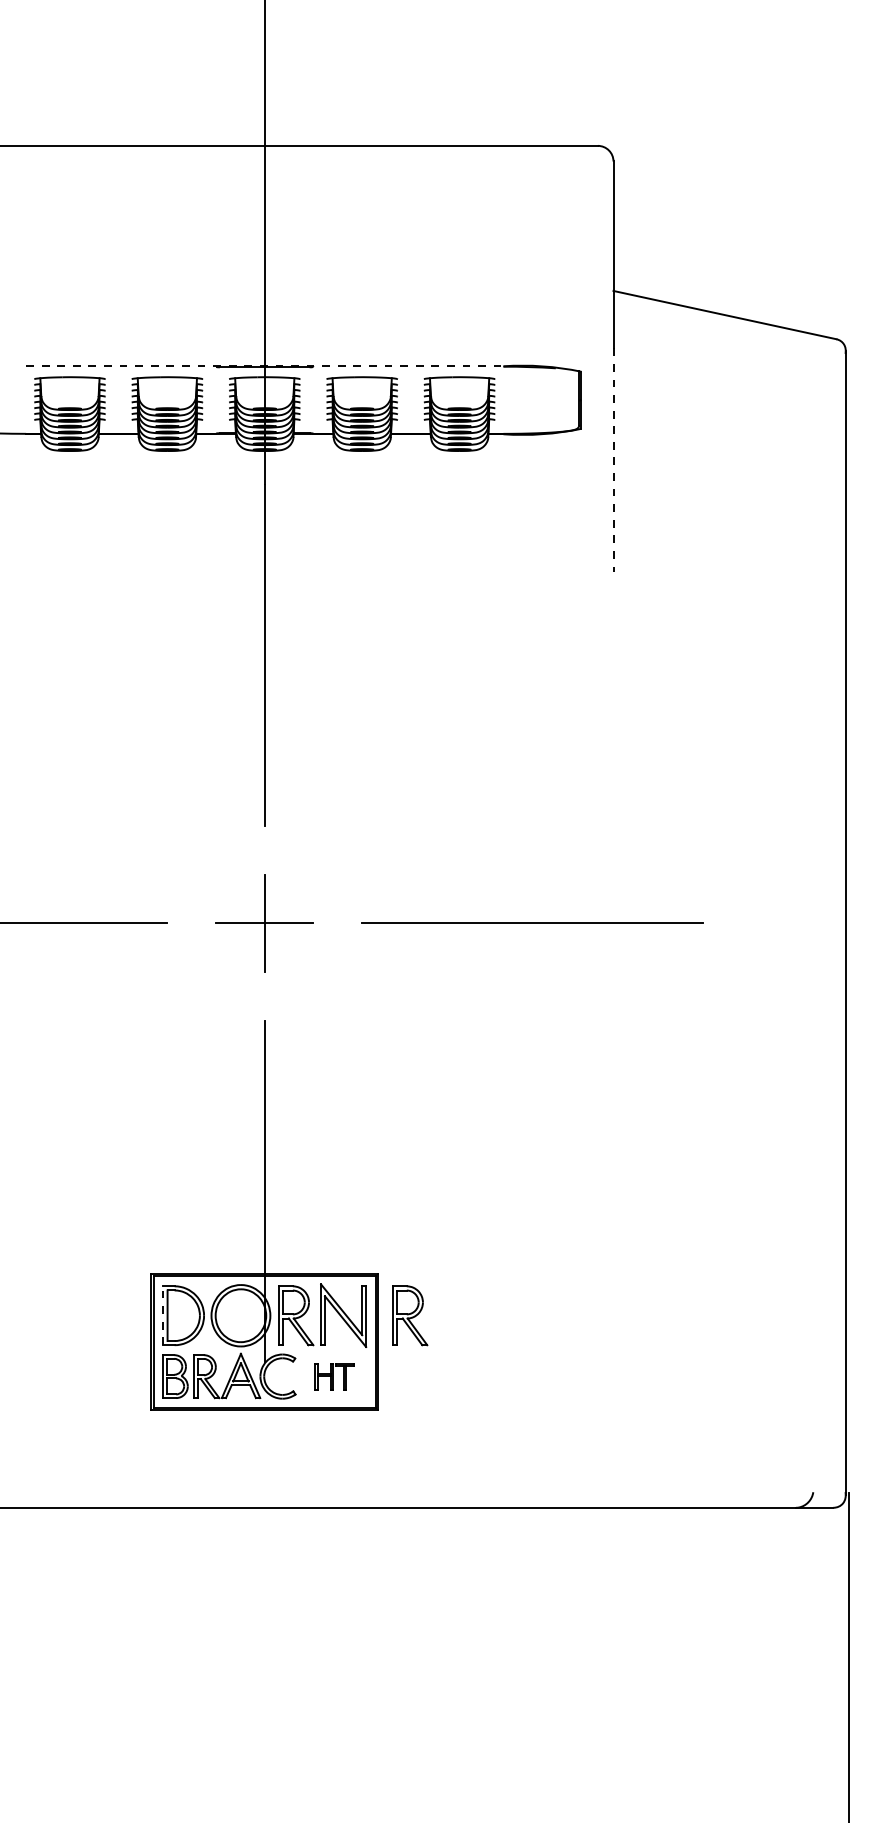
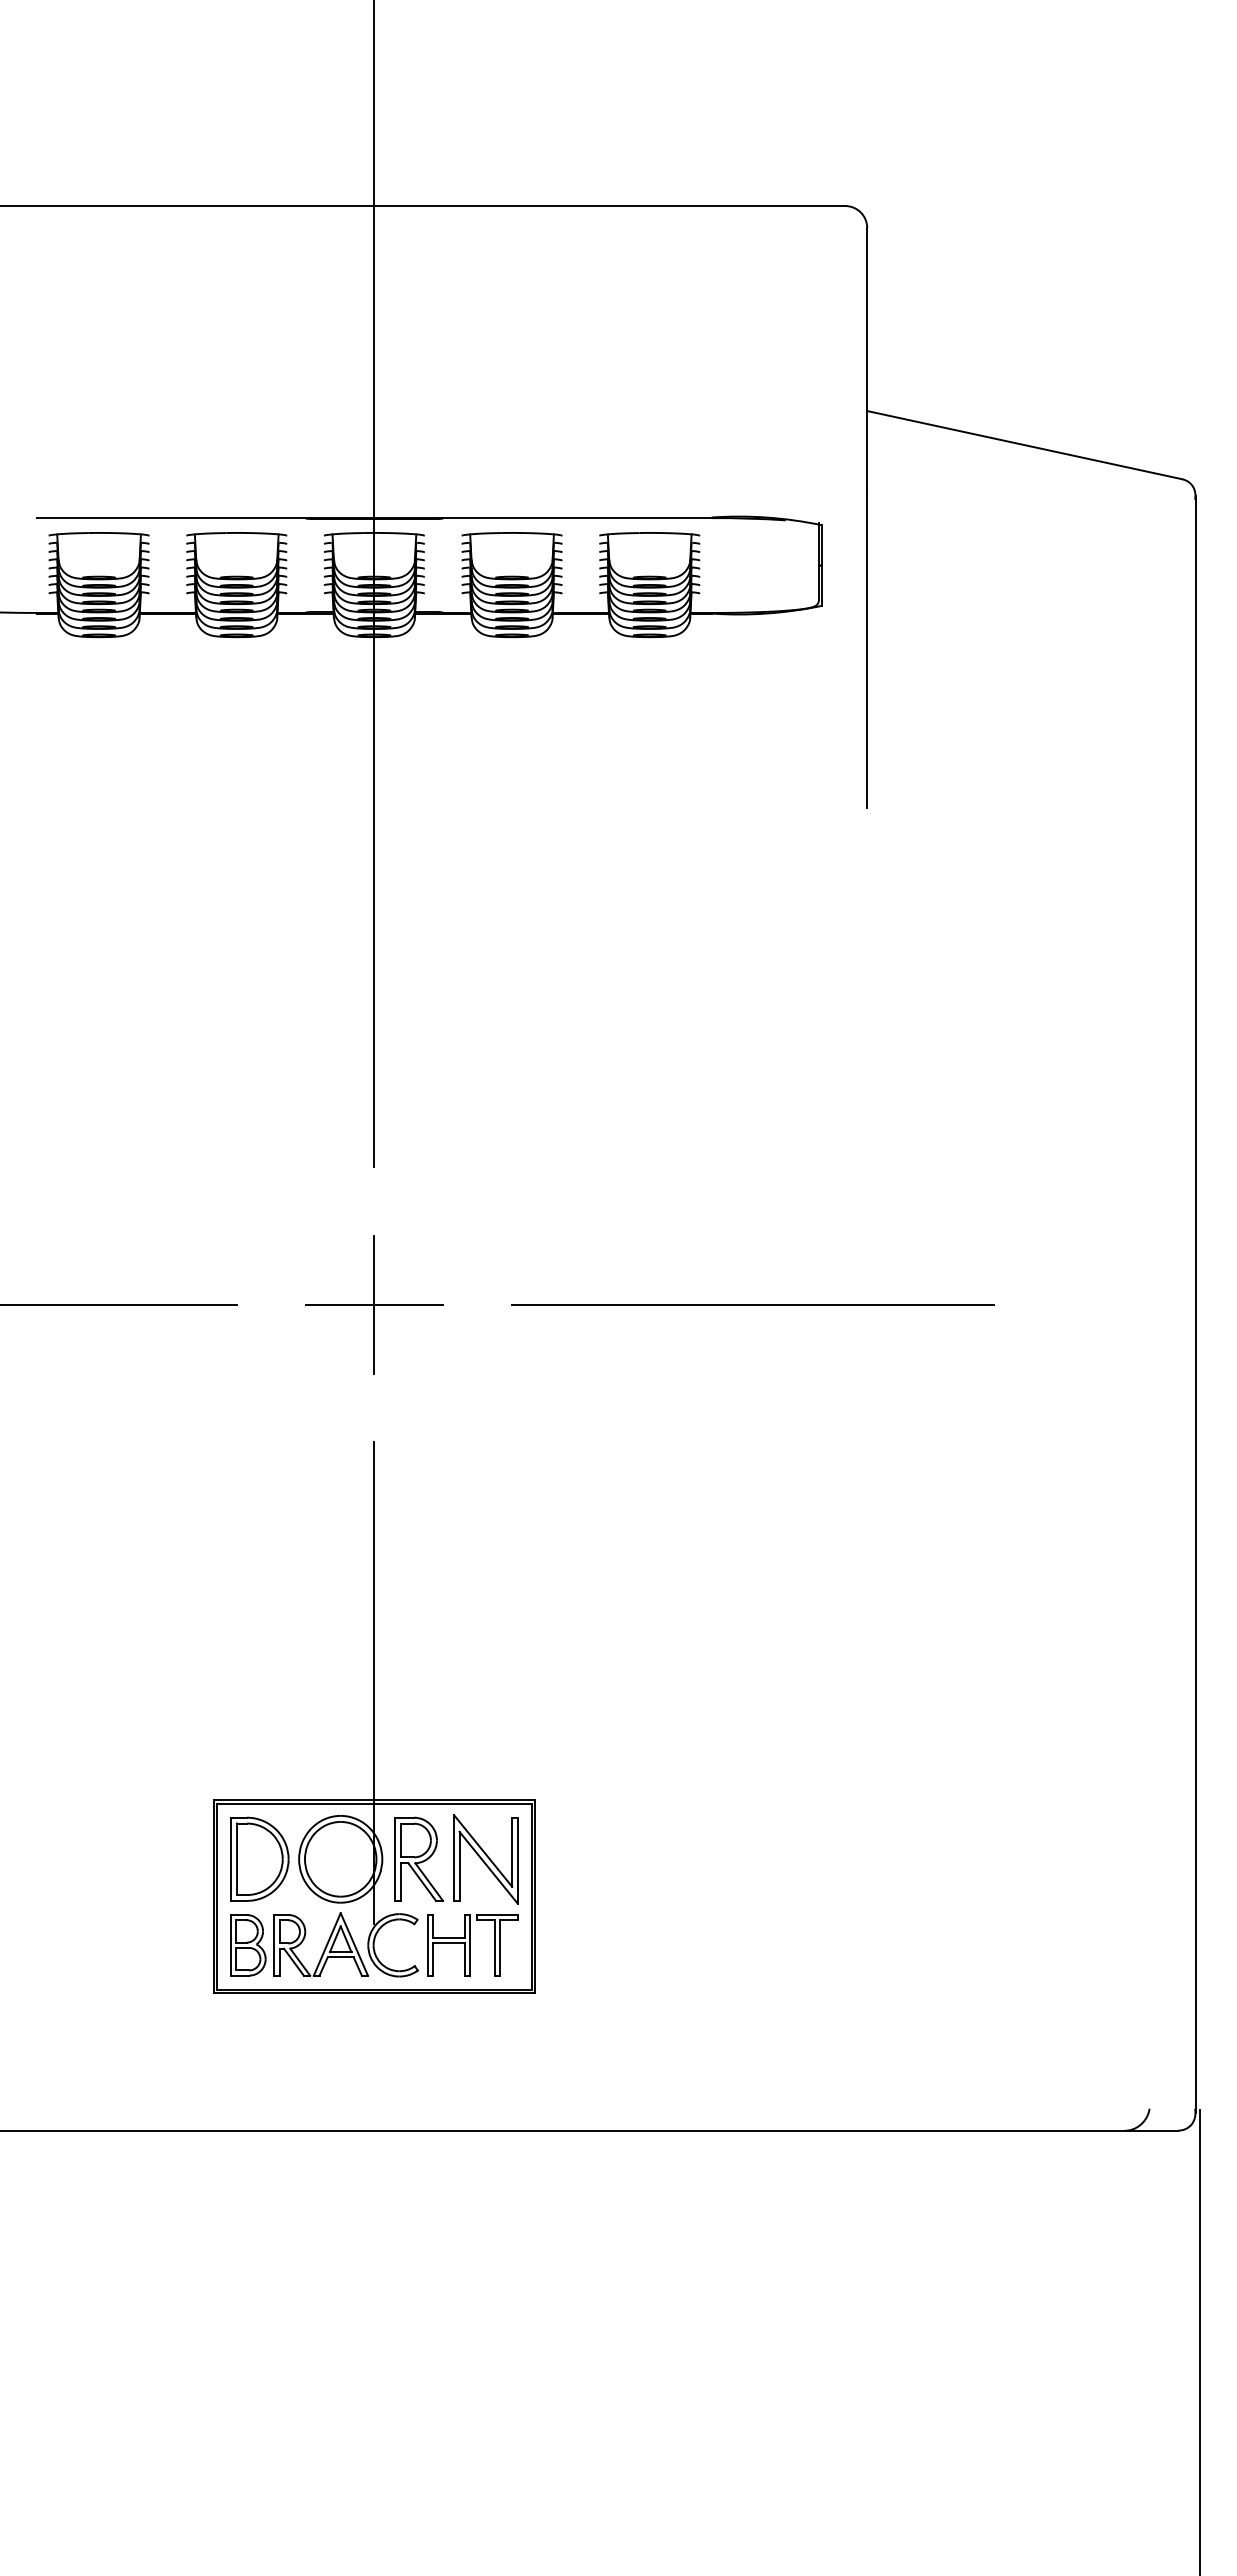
line: (264, 366) -> (374, 517), dashed -> solid
line: (613, 460) -> (867, 650), dashed -> solid
line: (163, 1315) -> (231, 1859), dashed -> solid
part: (409, 1315) -> (579, 1858), removed
part: (334, 1376) -> (472, 1945), size x1.67

